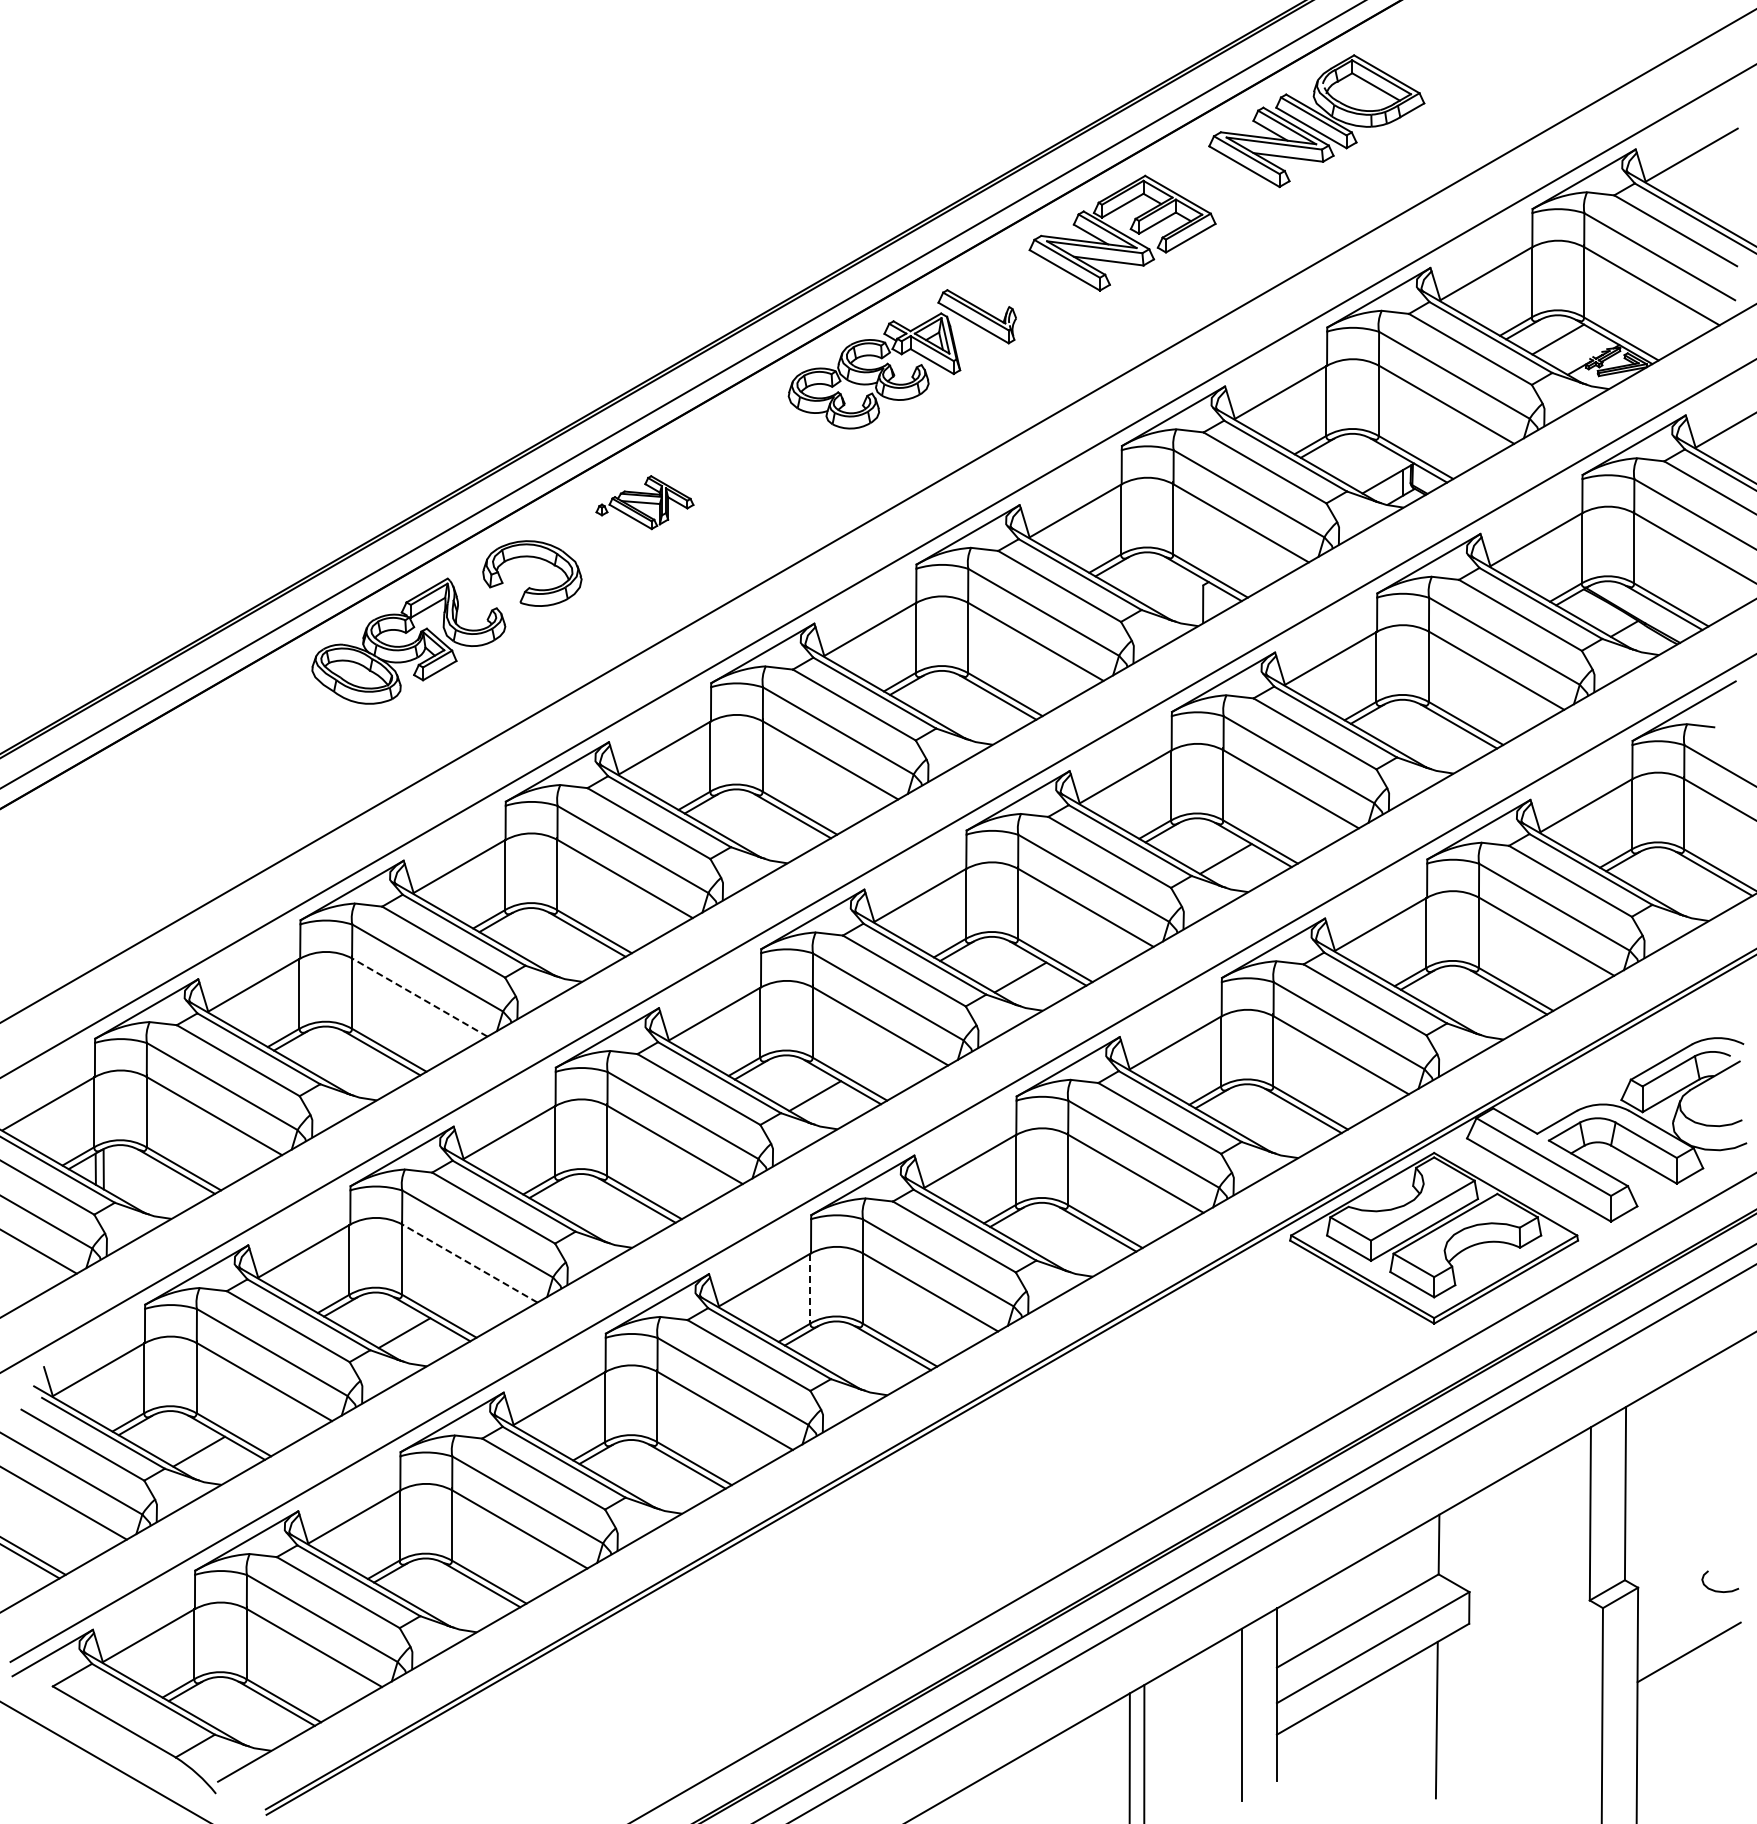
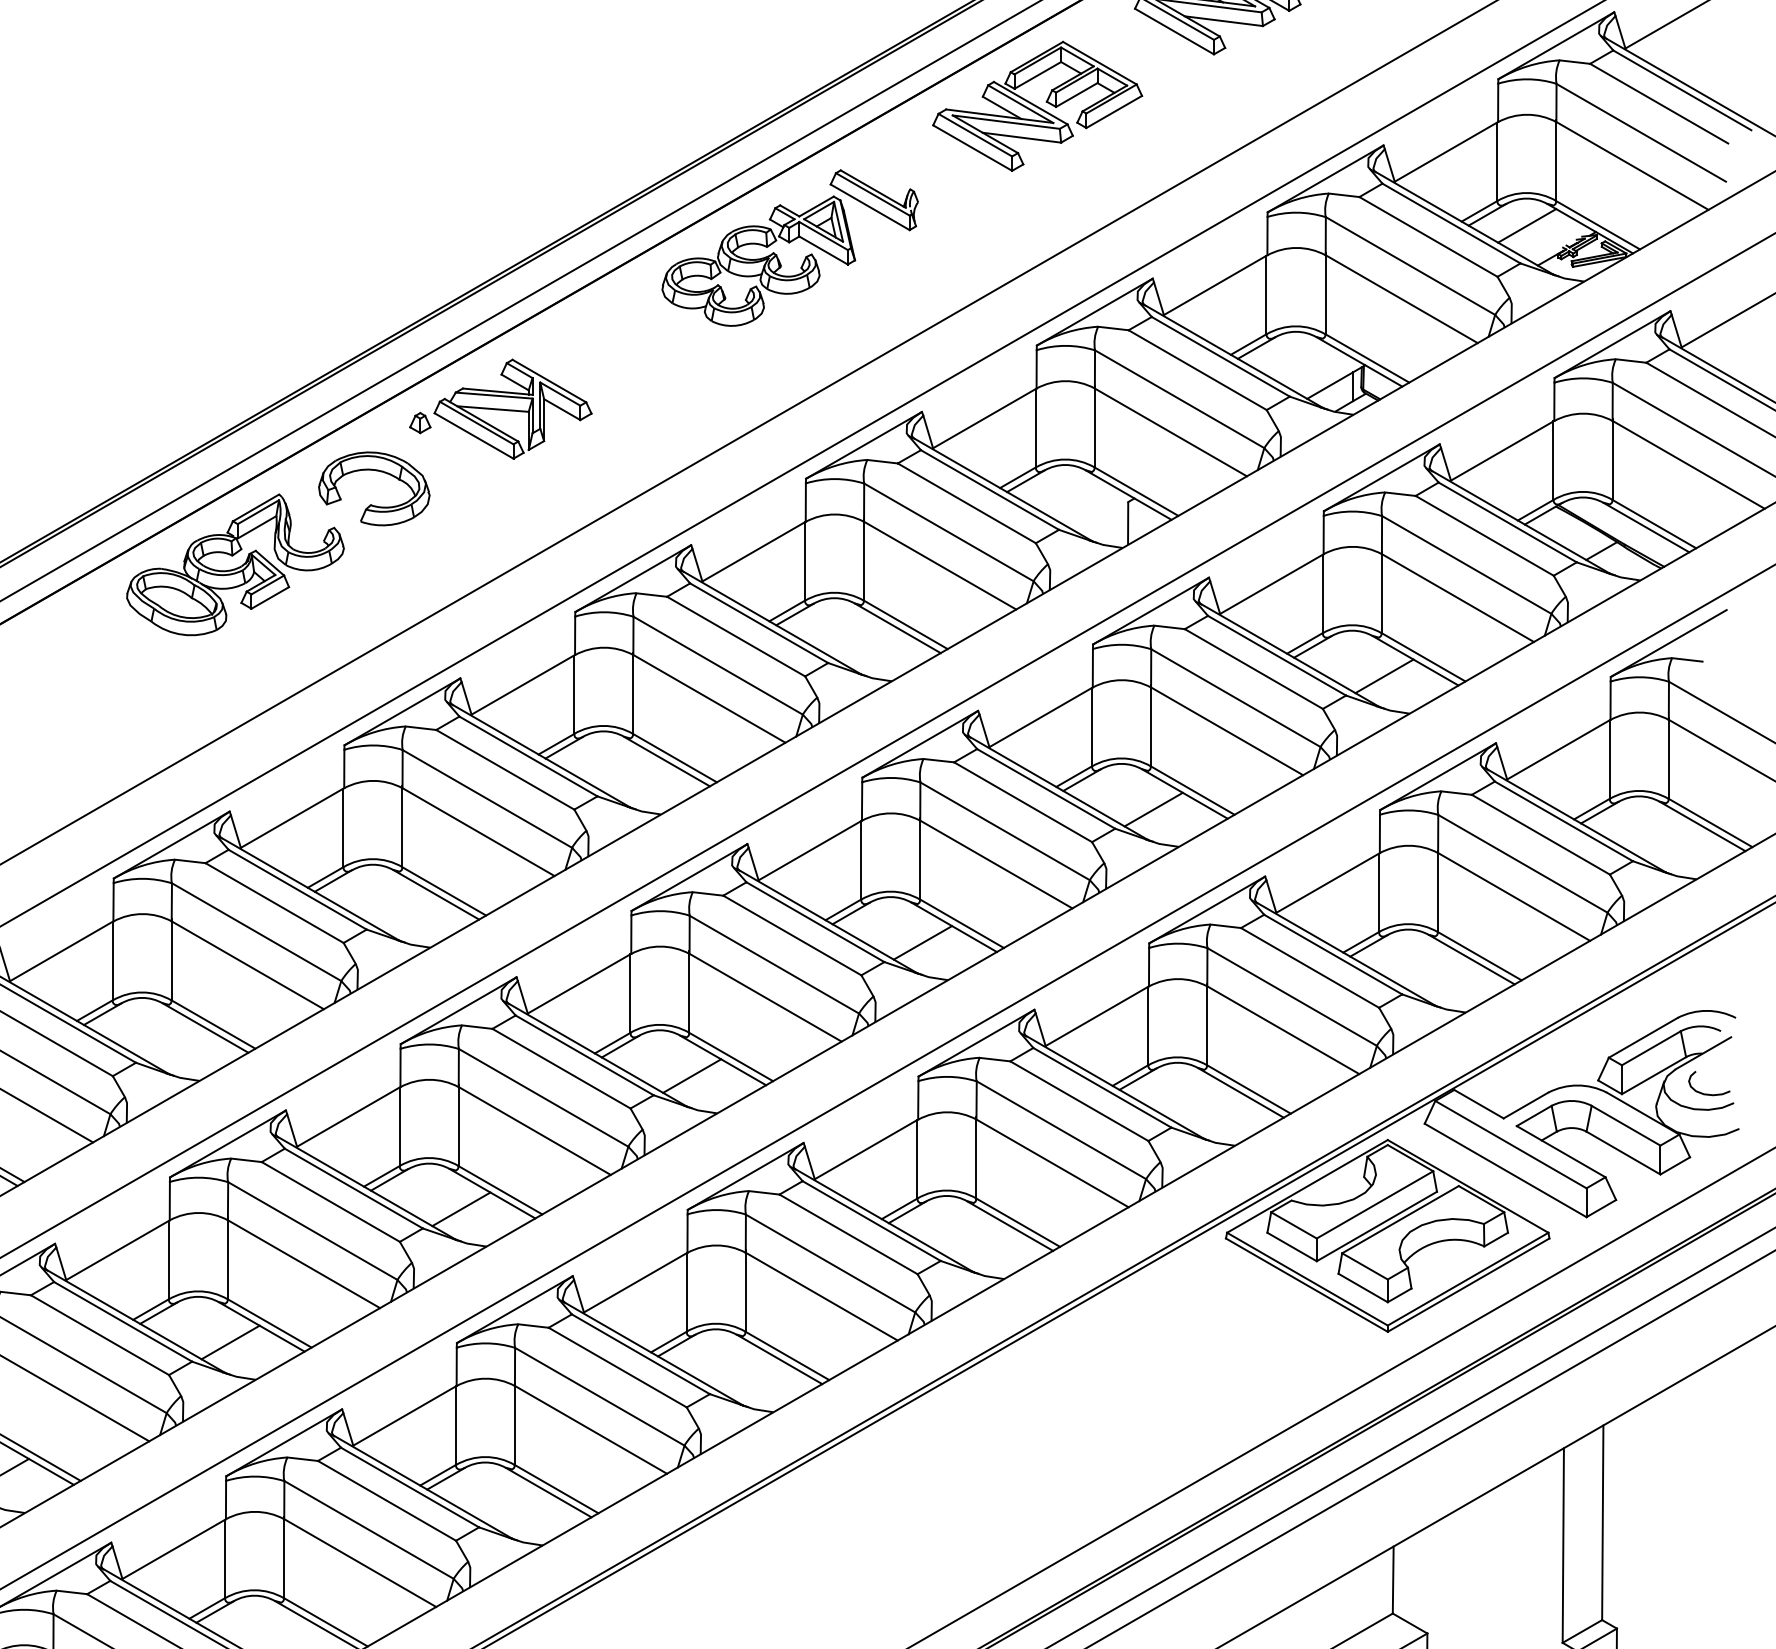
part: (644, 502) -> (500, 408), size x1.67
line: (1431, 740) -> (1384, 676), added
line: (419, 997) -> (247, 965), dashed -> solid
line: (609, 1214) -> (460, 1209), added
line: (469, 1263) -> (303, 1264), dashed -> solid
line: (810, 1288) -> (686, 1292), dashed -> solid
curve: (1720, 1590) -> (1709, 1093), moved

